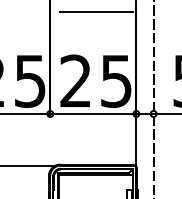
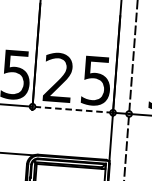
line: (96, 11) -> (82, 14), removed
line: (92, 113) -> (72, 109), solid -> dashed

